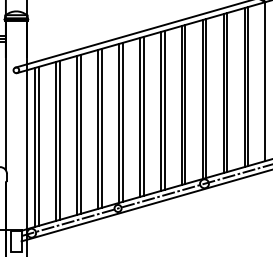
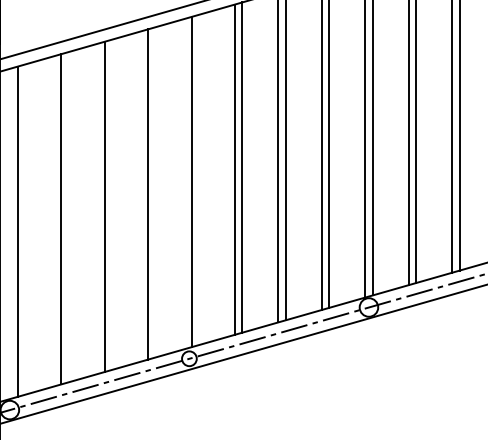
line: (122, 121) -> (198, 178), removed
line: (101, 127) -> (154, 190), removed
line: (80, 133) -> (111, 202), removed
line: (59, 139) -> (67, 215), removed
line: (39, 145) -> (26, 227), removed

